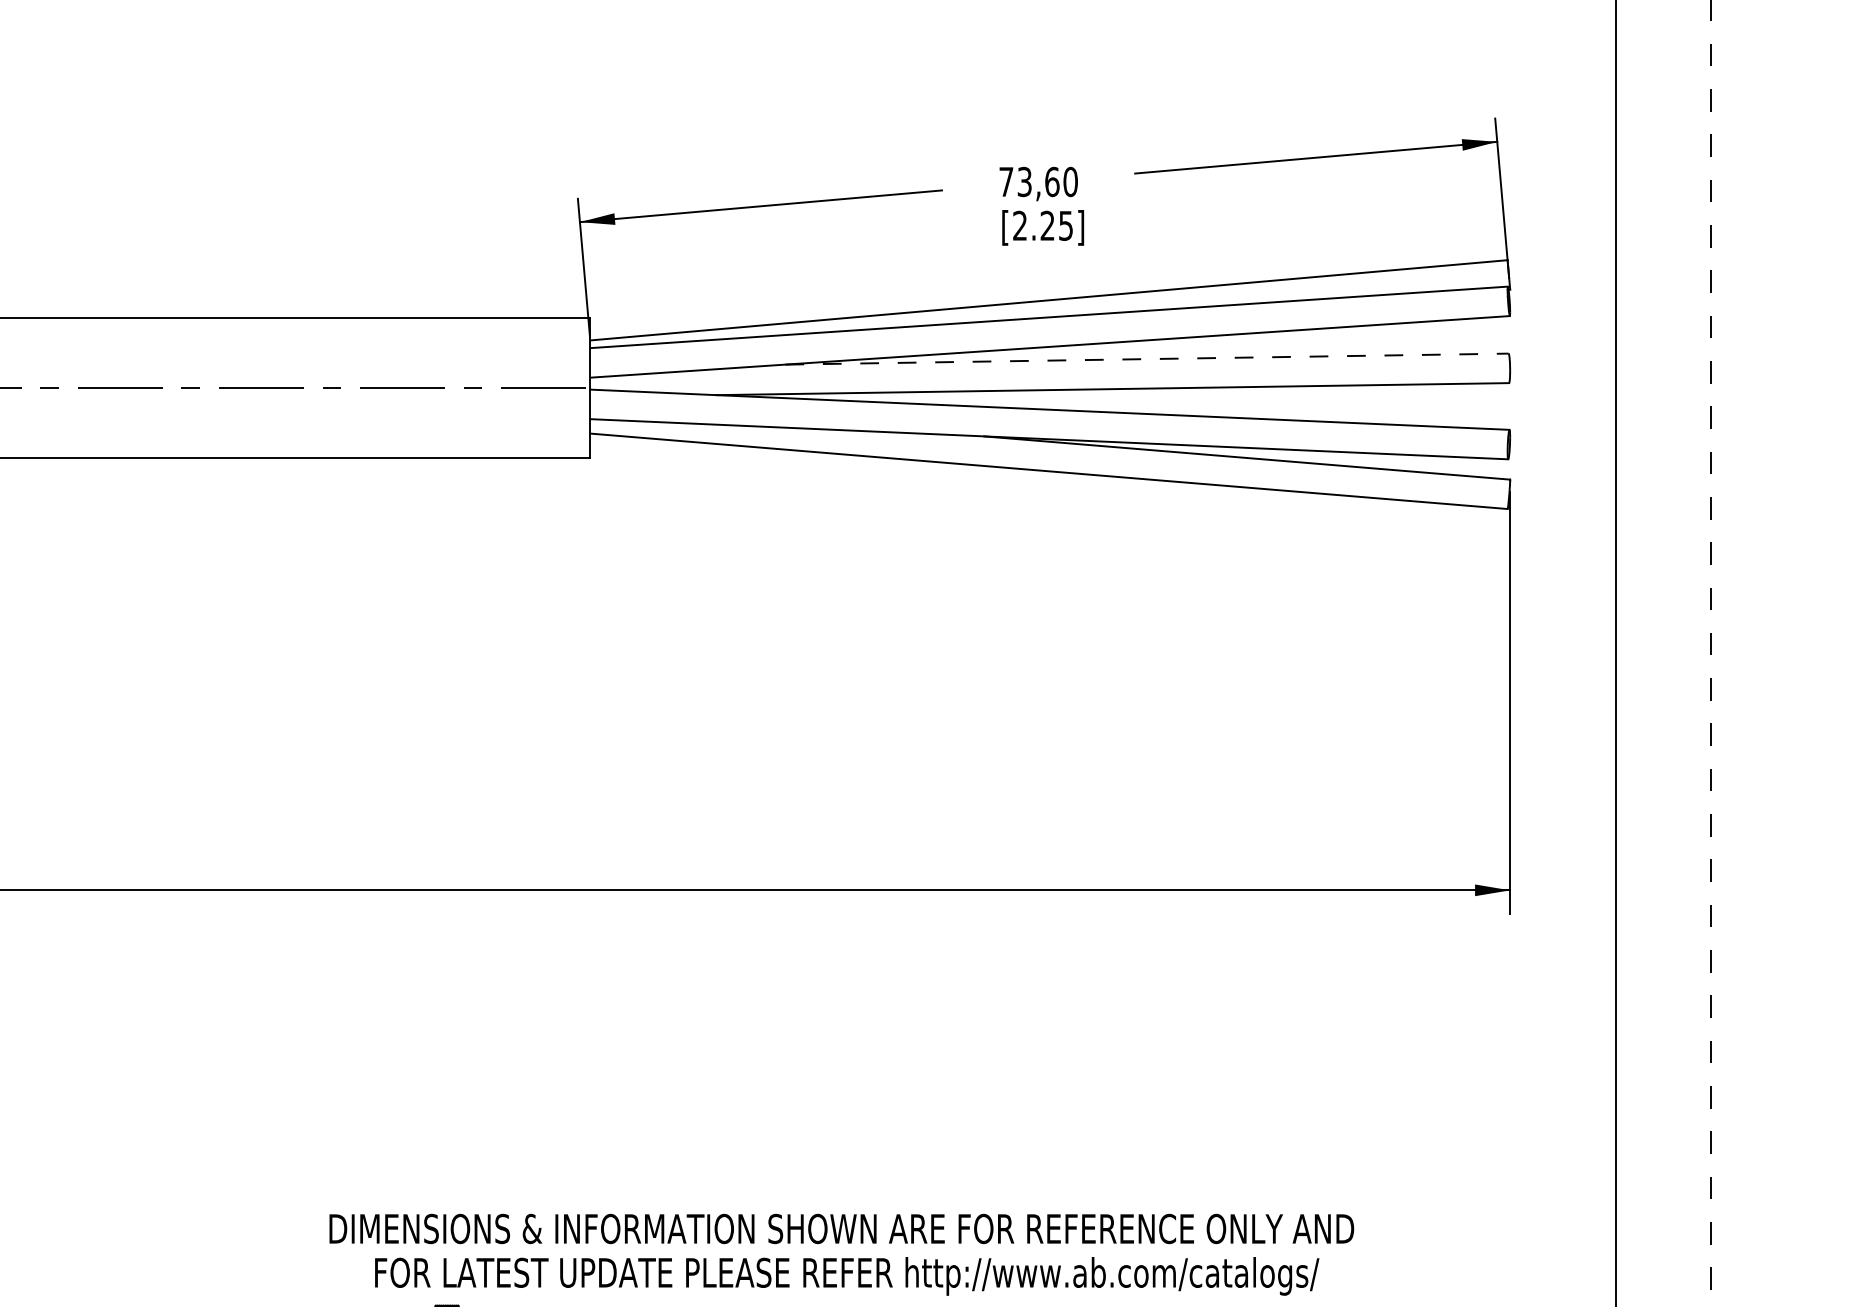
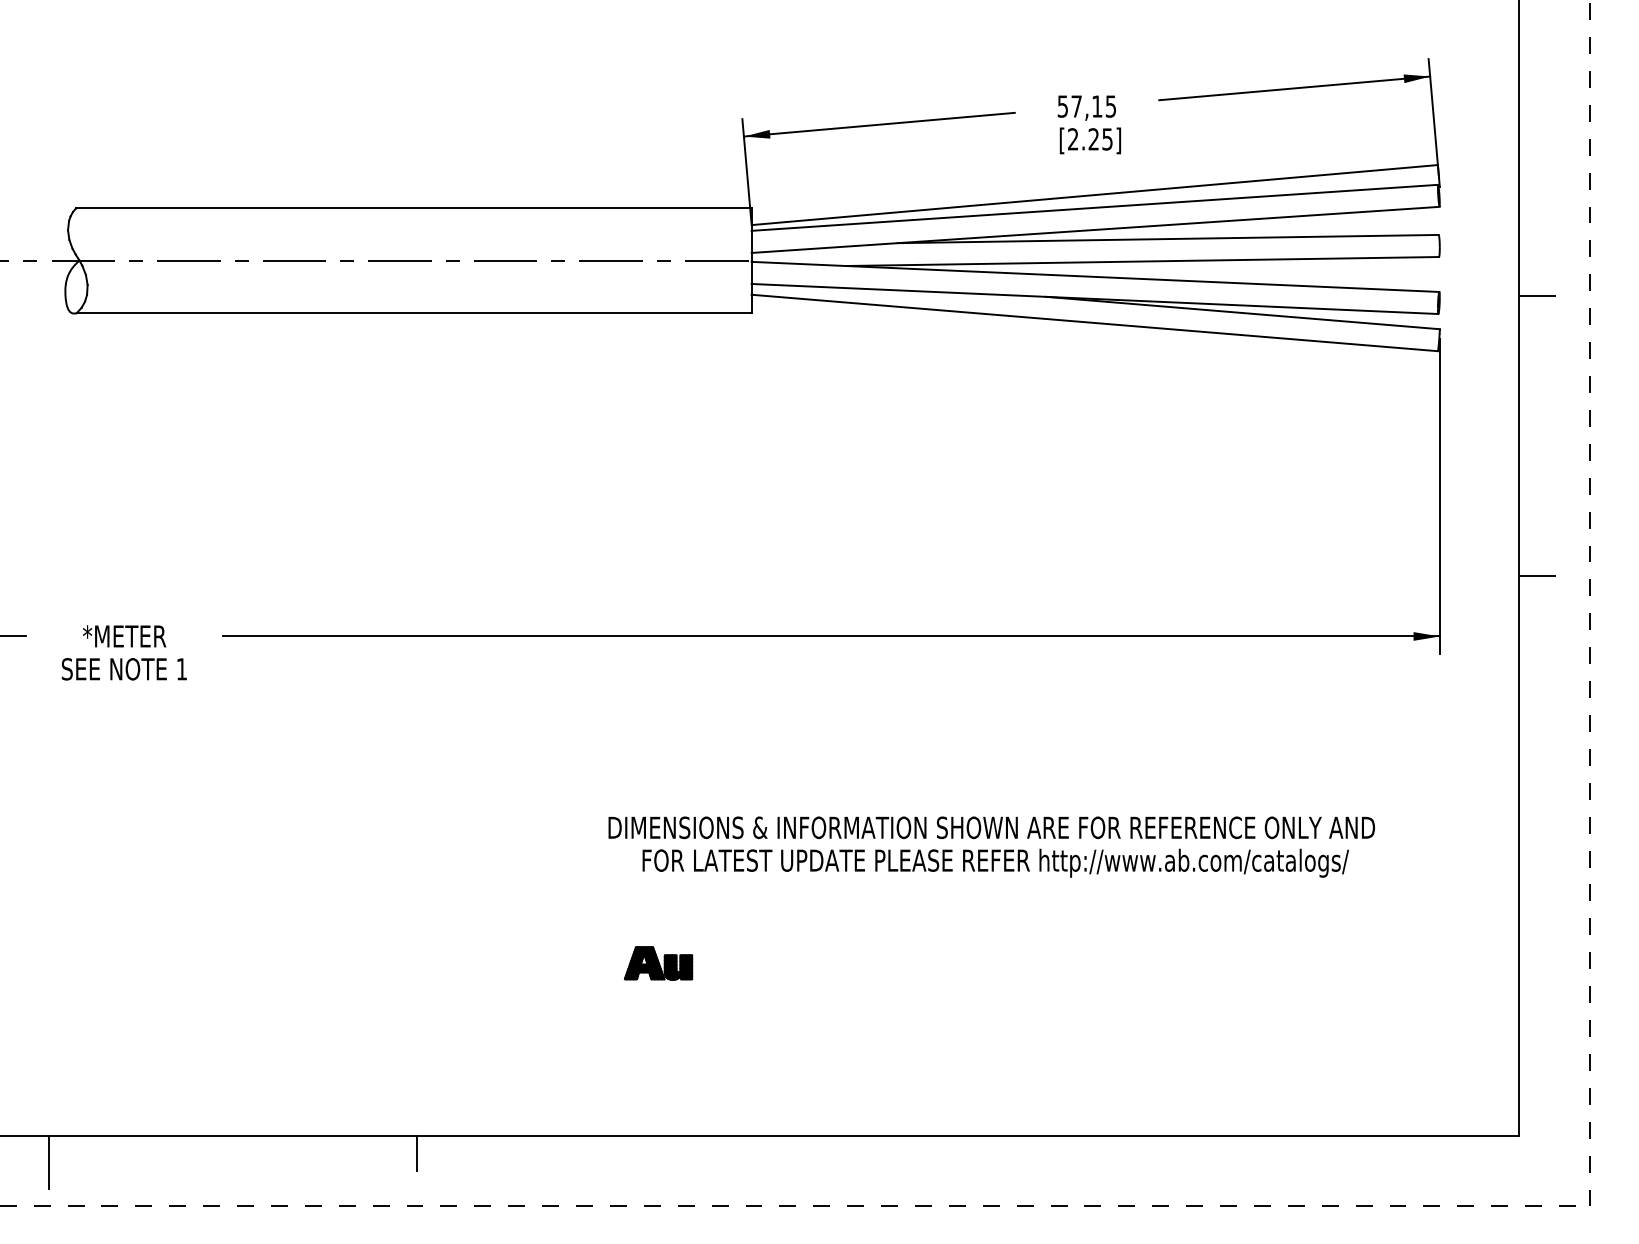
text: (1037, 181) -> (1086, 106), 73,60 -> 57,15
line: (1147, 359) -> (1168, 239), dashed -> solid
line: (1639, 435) -> (1536, 296), added
line: (1639, 810) -> (1536, 576), added
text: (841, 1253) -> (991, 846), moved

